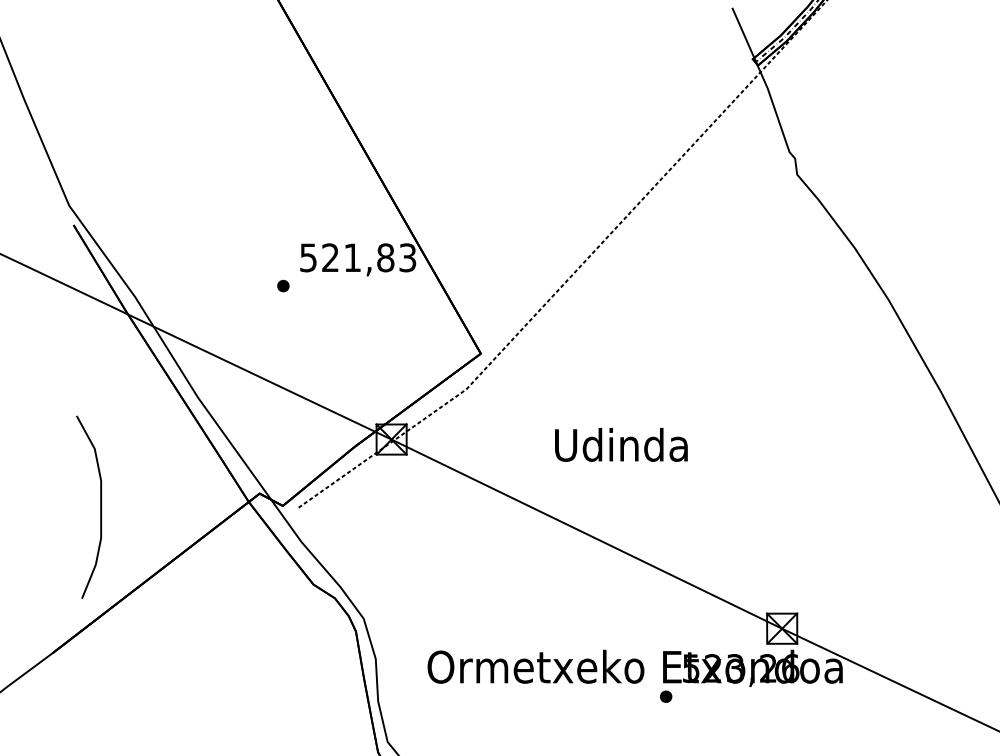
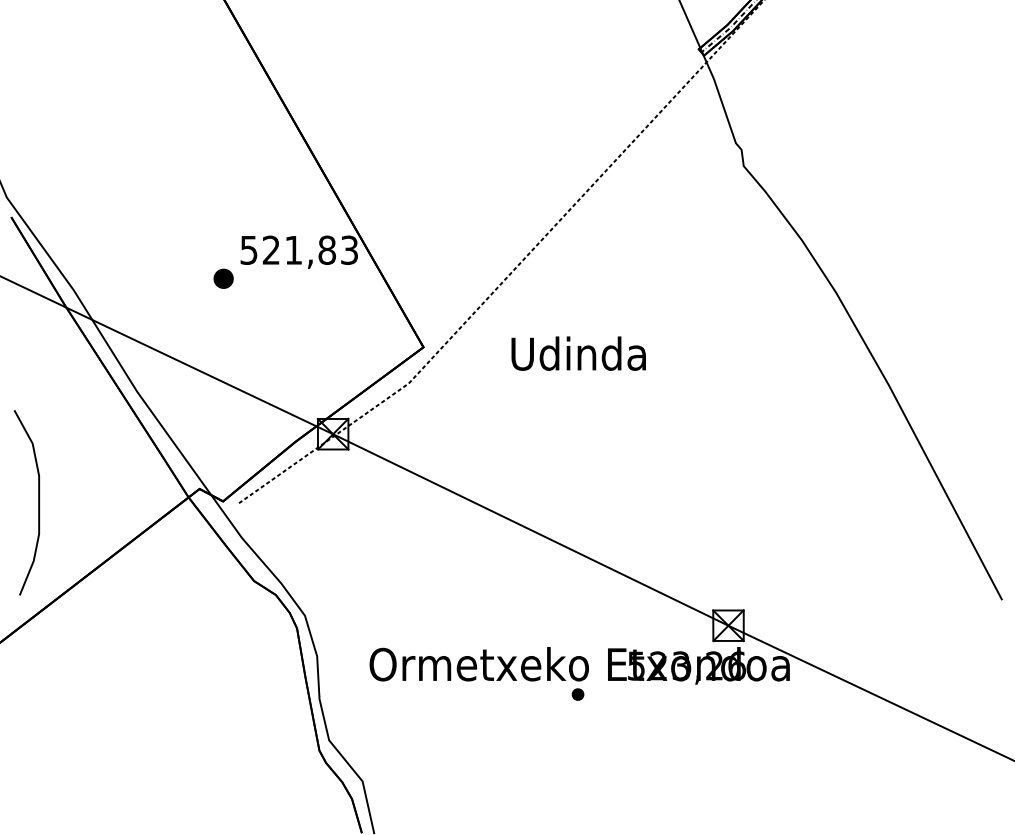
part: (283, 285) -> (223, 278), size x1.6
text: (621, 444) -> (578, 353), moved
part: (665, 696) -> (577, 694), moved

